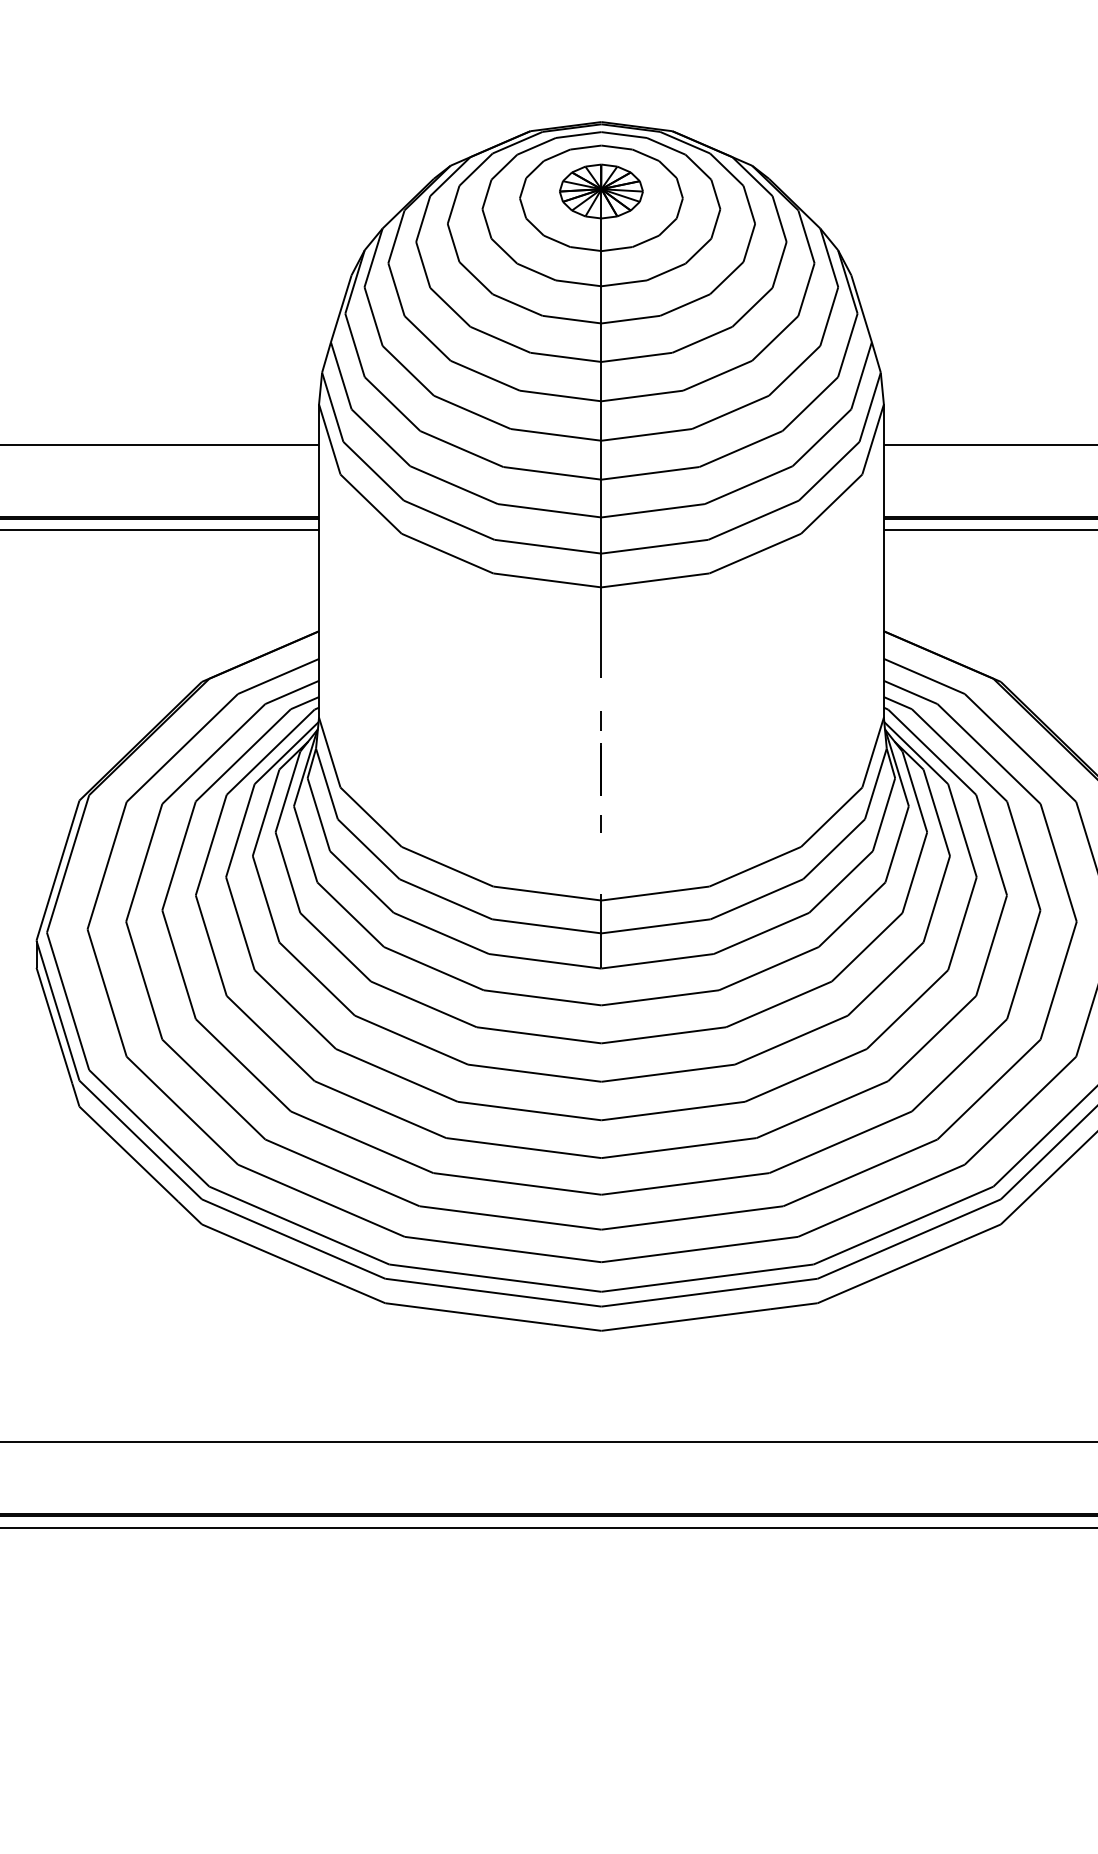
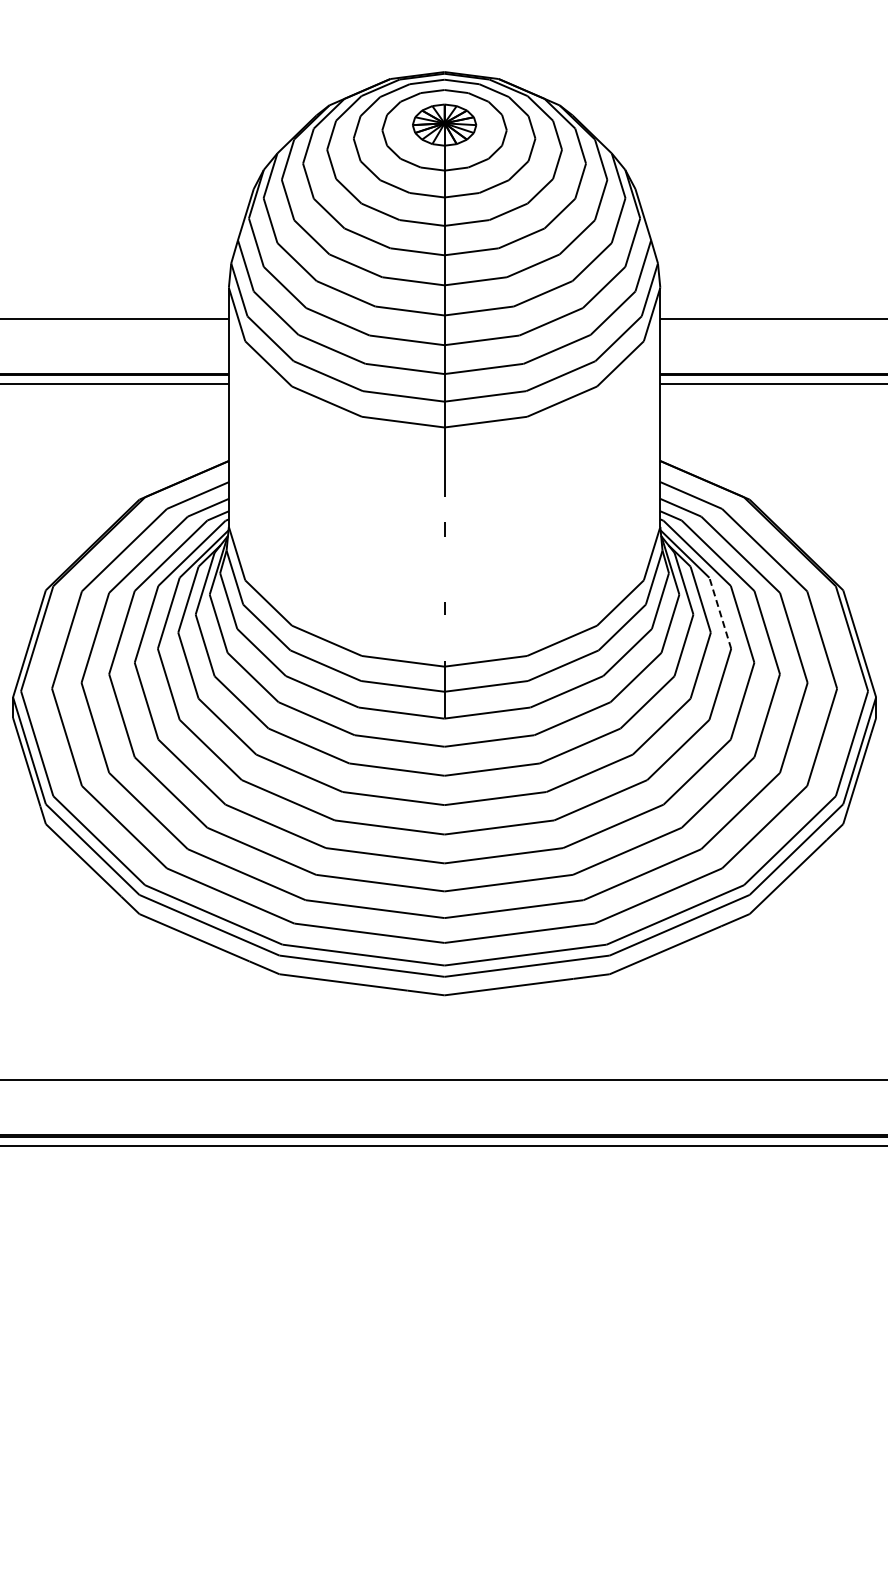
line: (601, 769) -> (444, 566), removed
line: (962, 829) -> (720, 612), solid -> dashed

